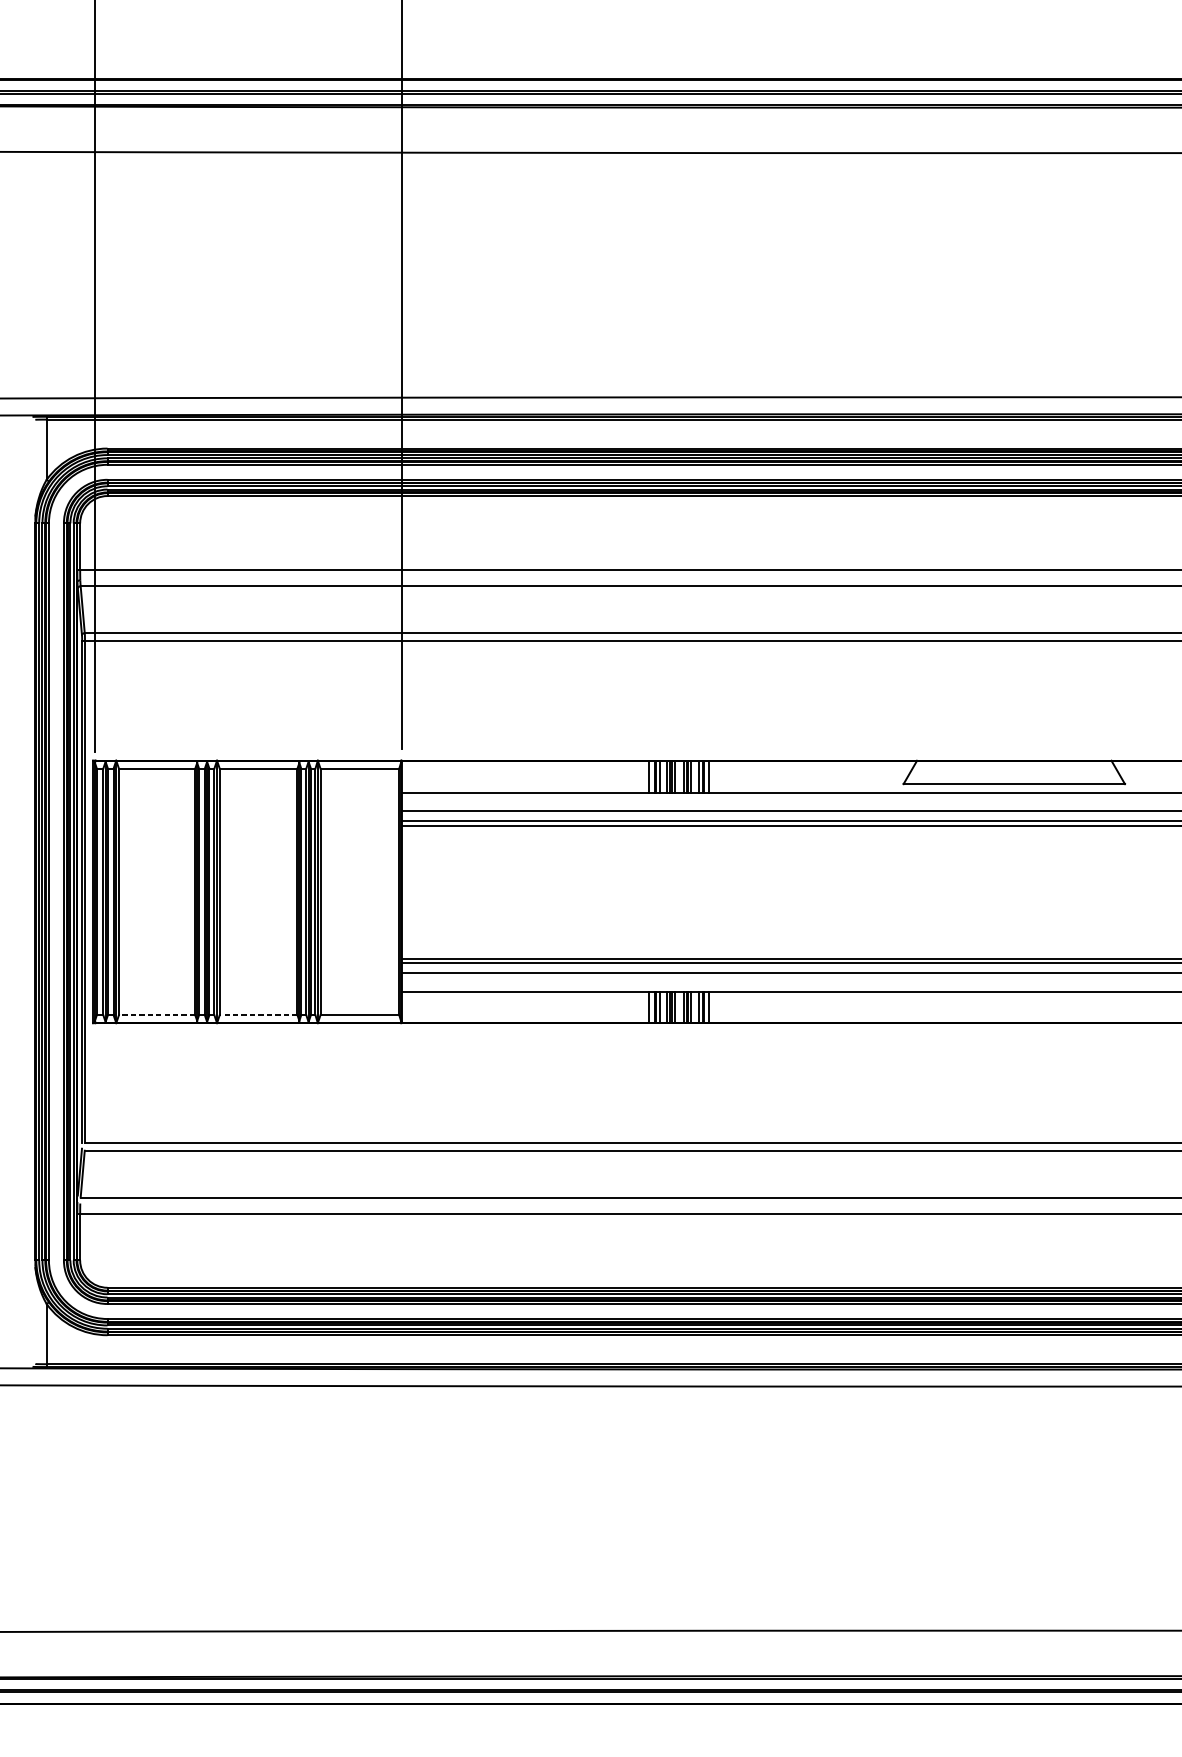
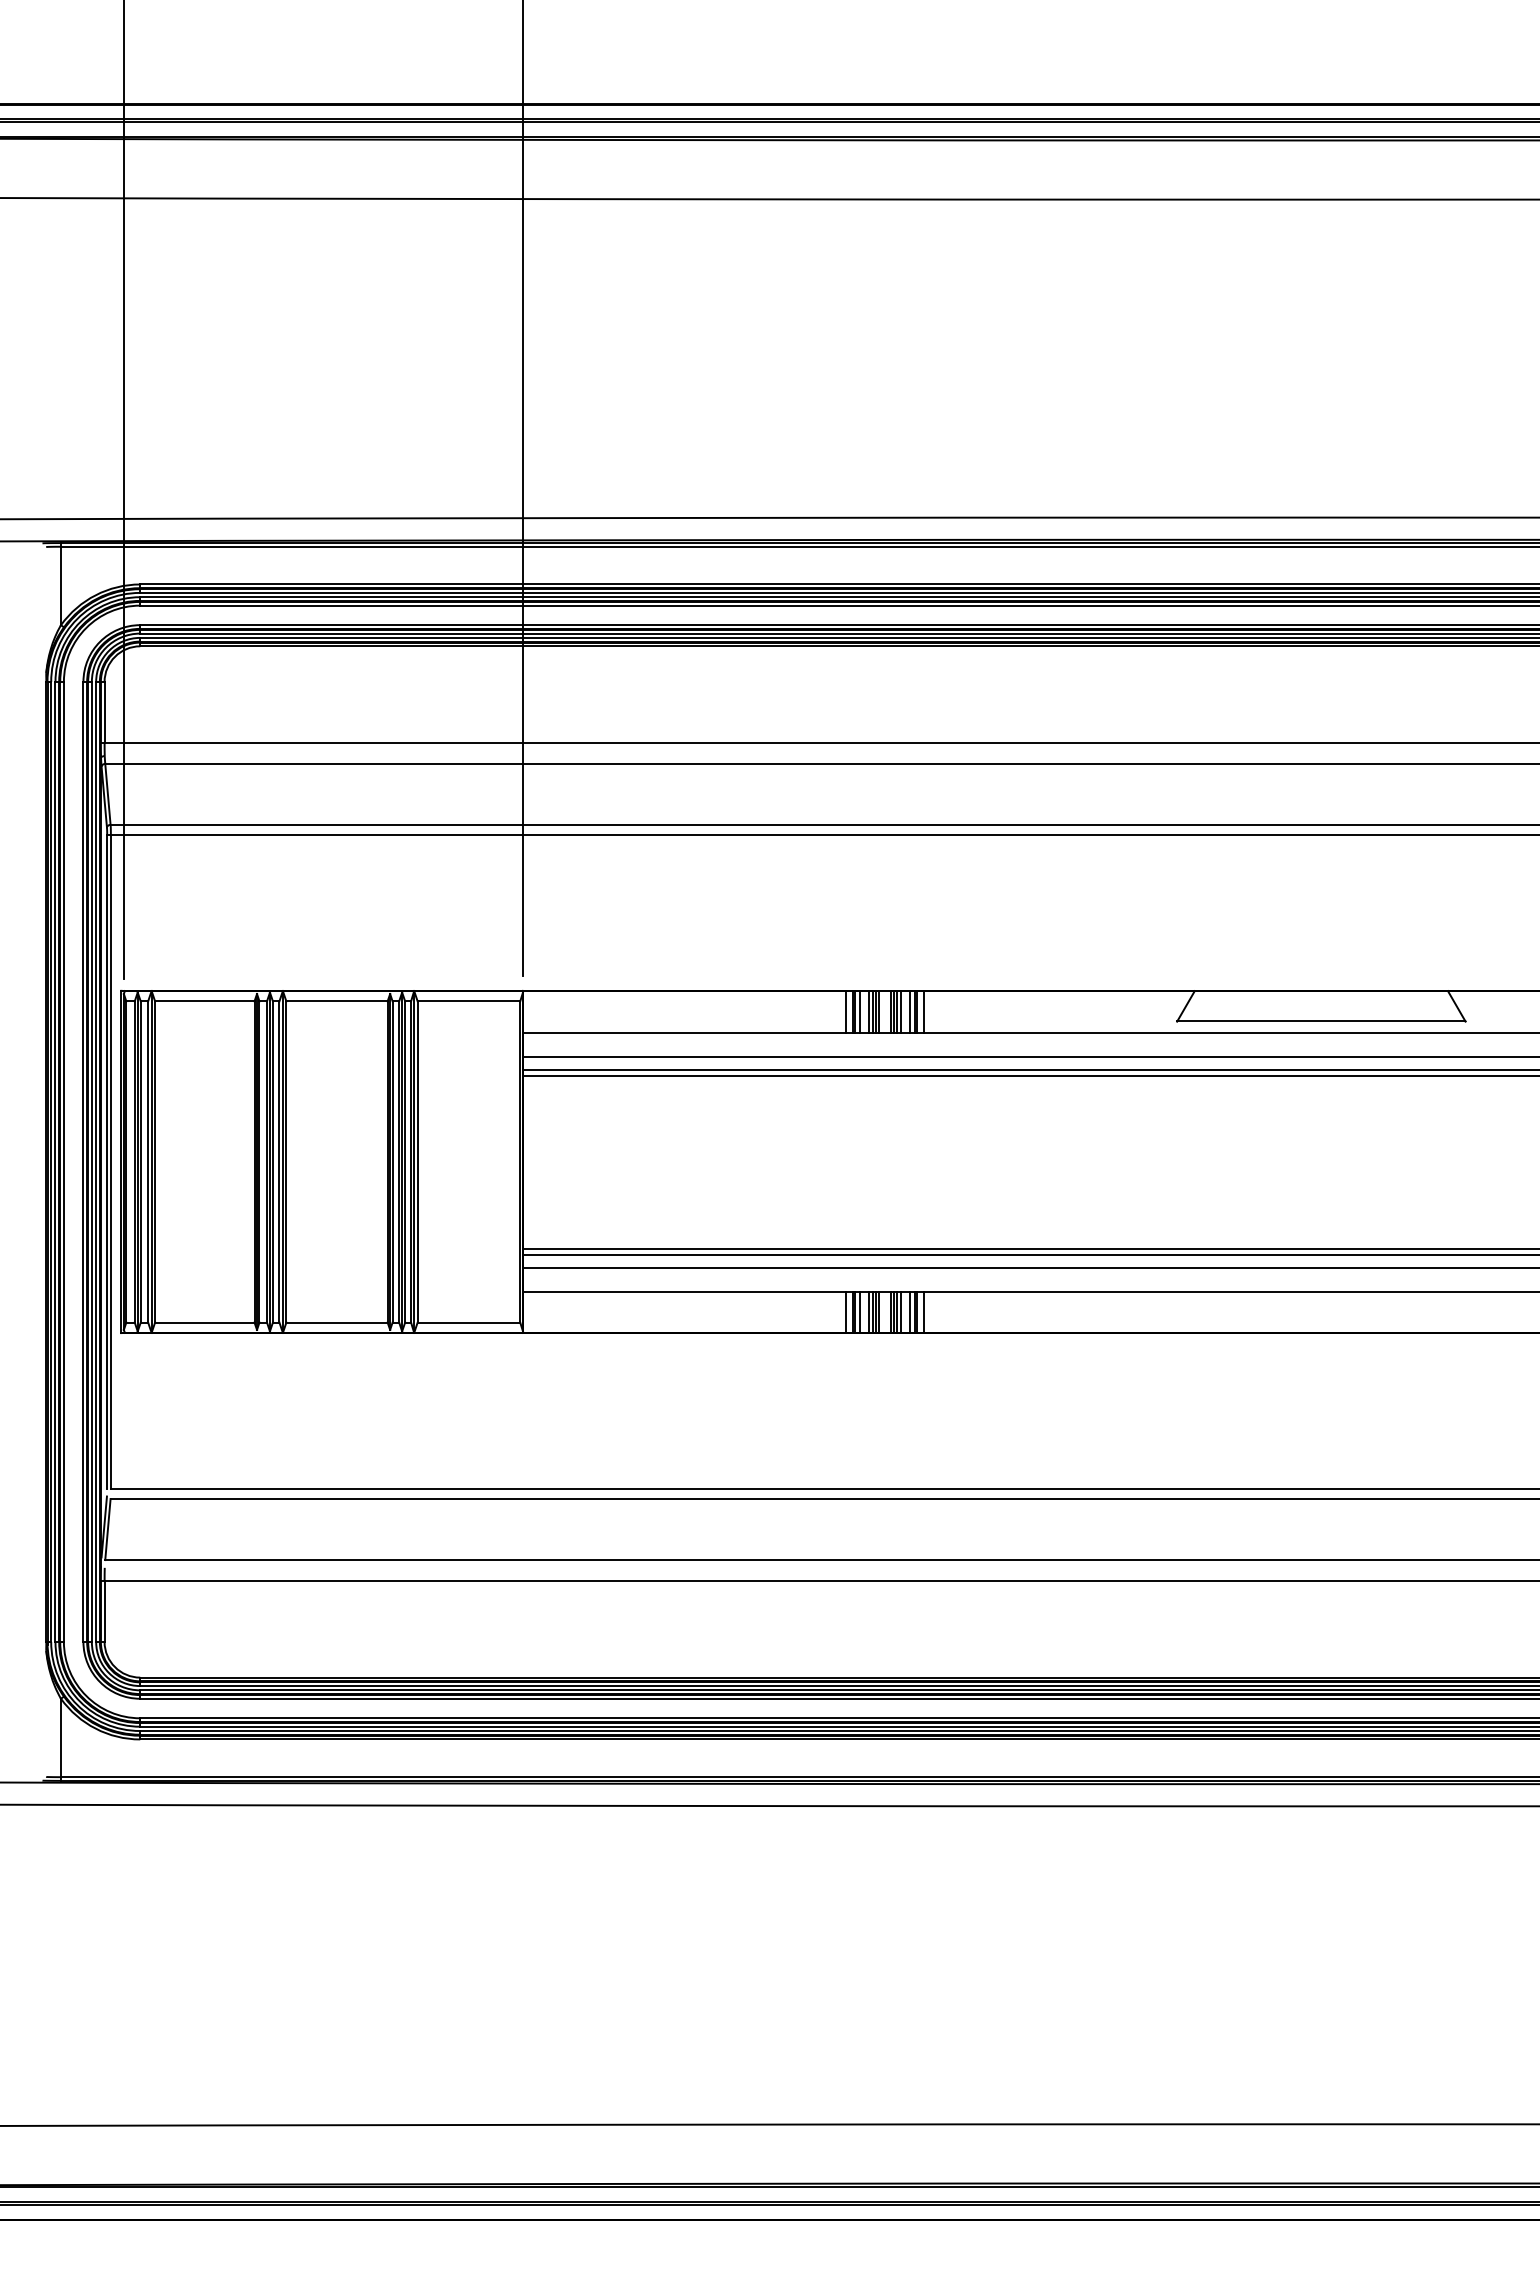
line: (156, 1015) -> (204, 1322), dashed -> solid
line: (258, 1015) -> (337, 1322), dashed -> solid

